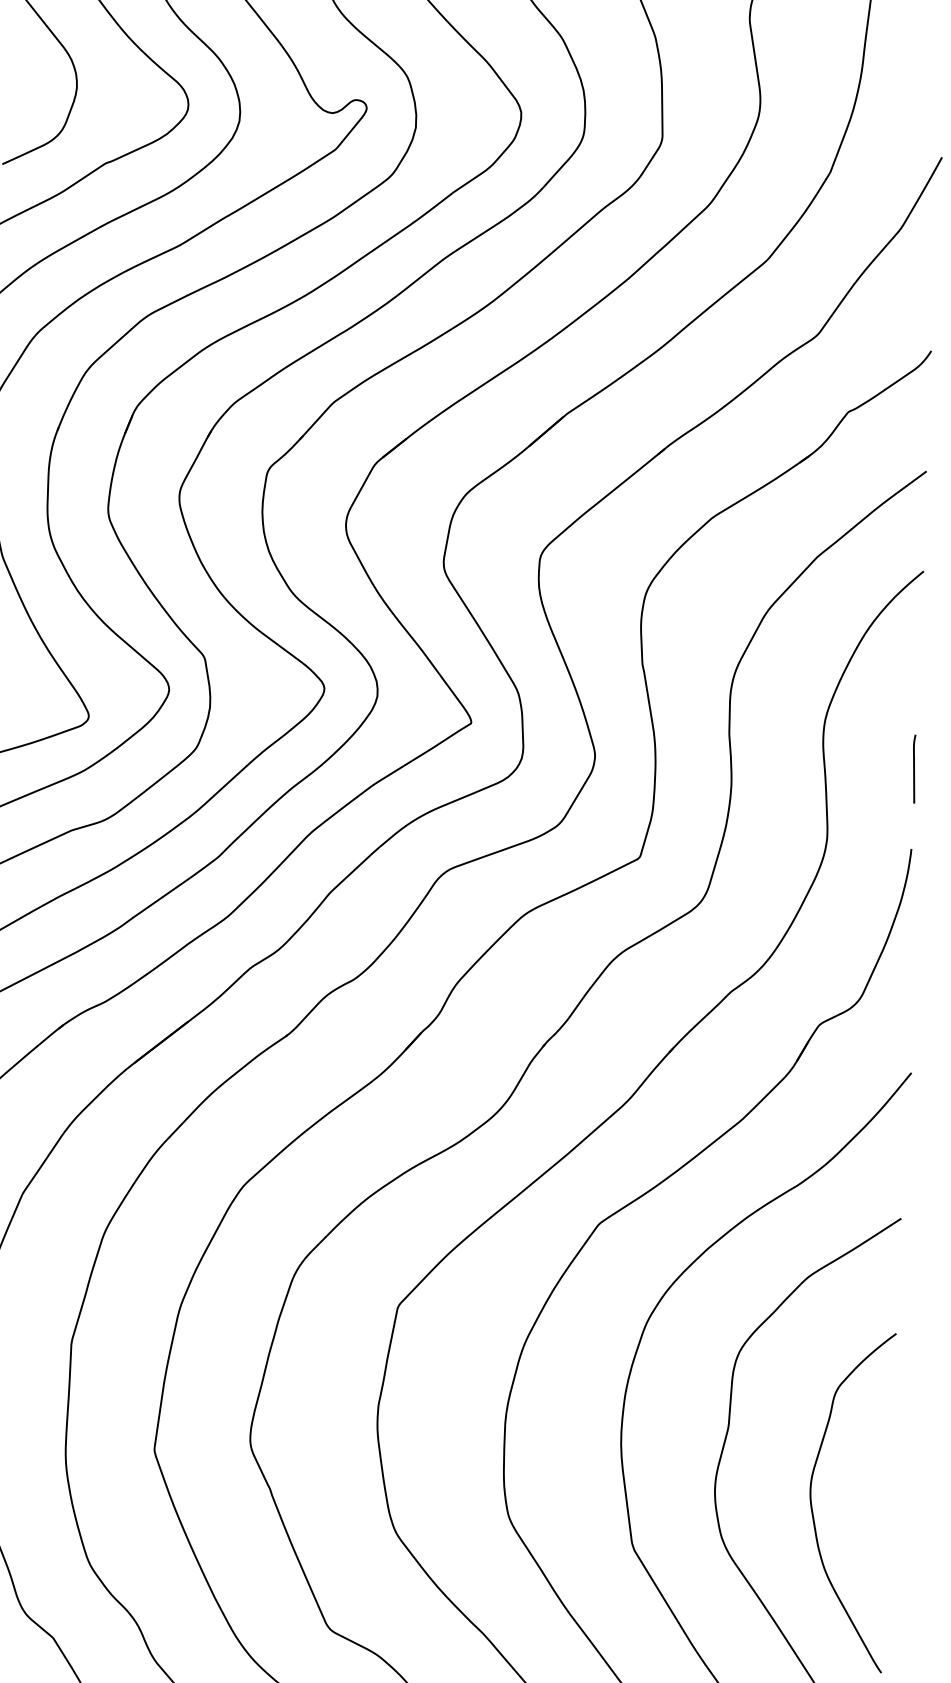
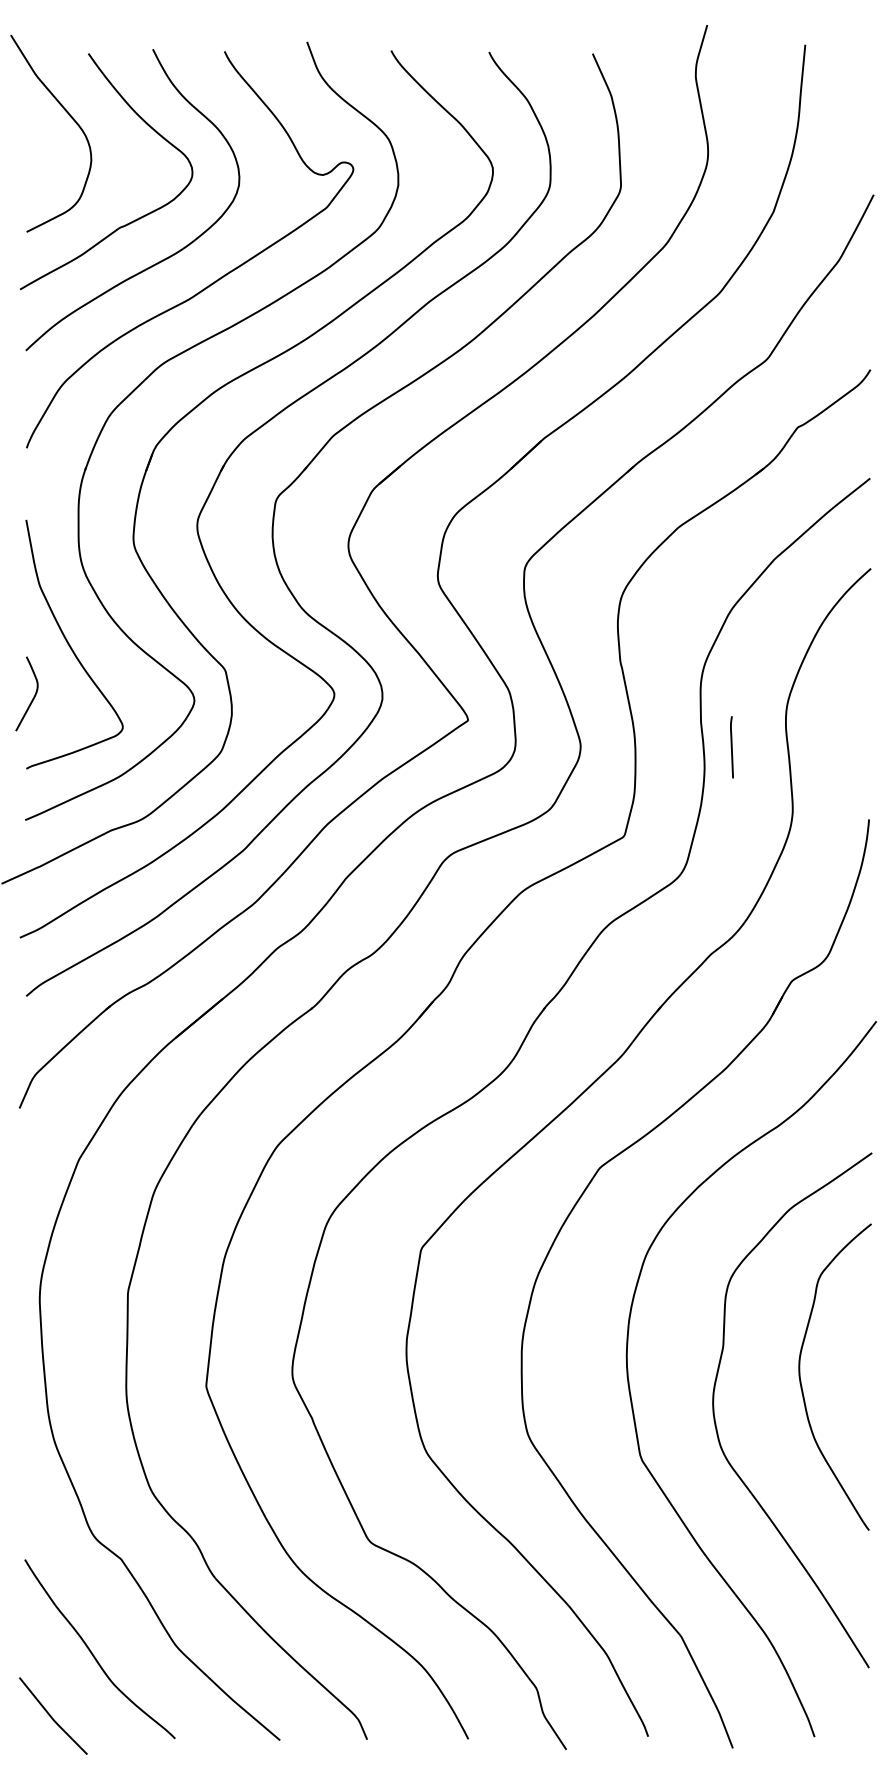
line: (913, 769) -> (731, 747), moved
curve: (812, 1504) -> (801, 1380), moved

